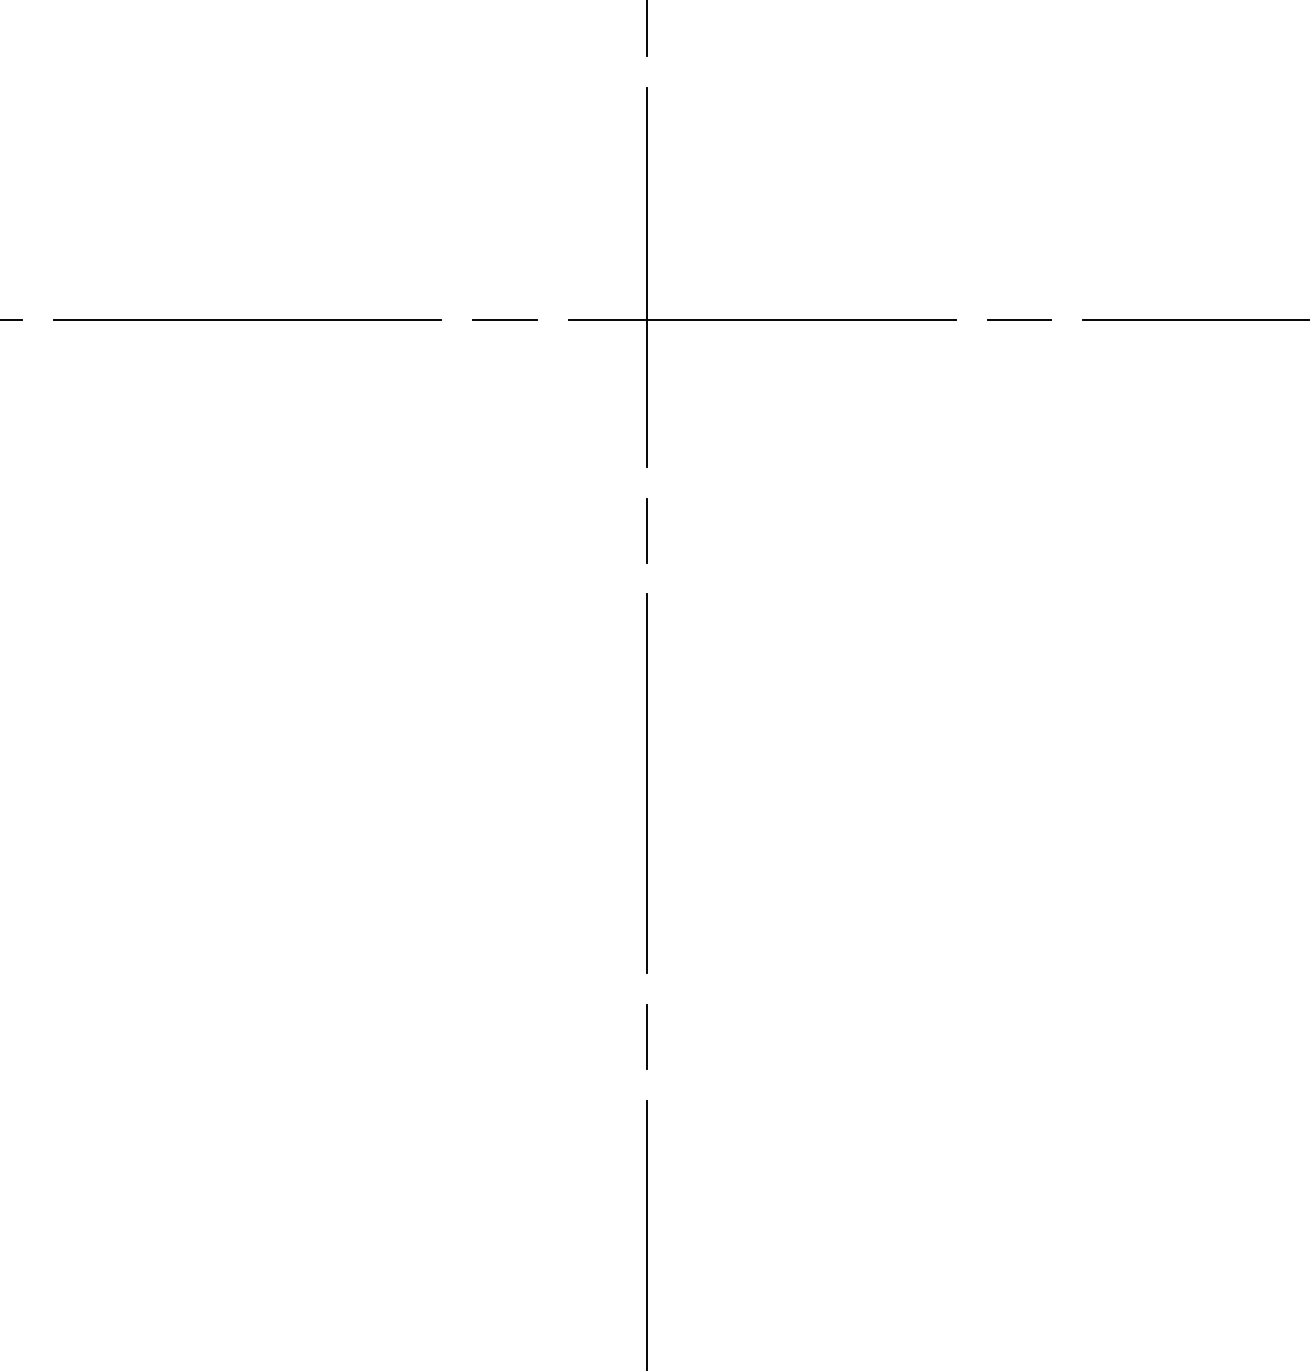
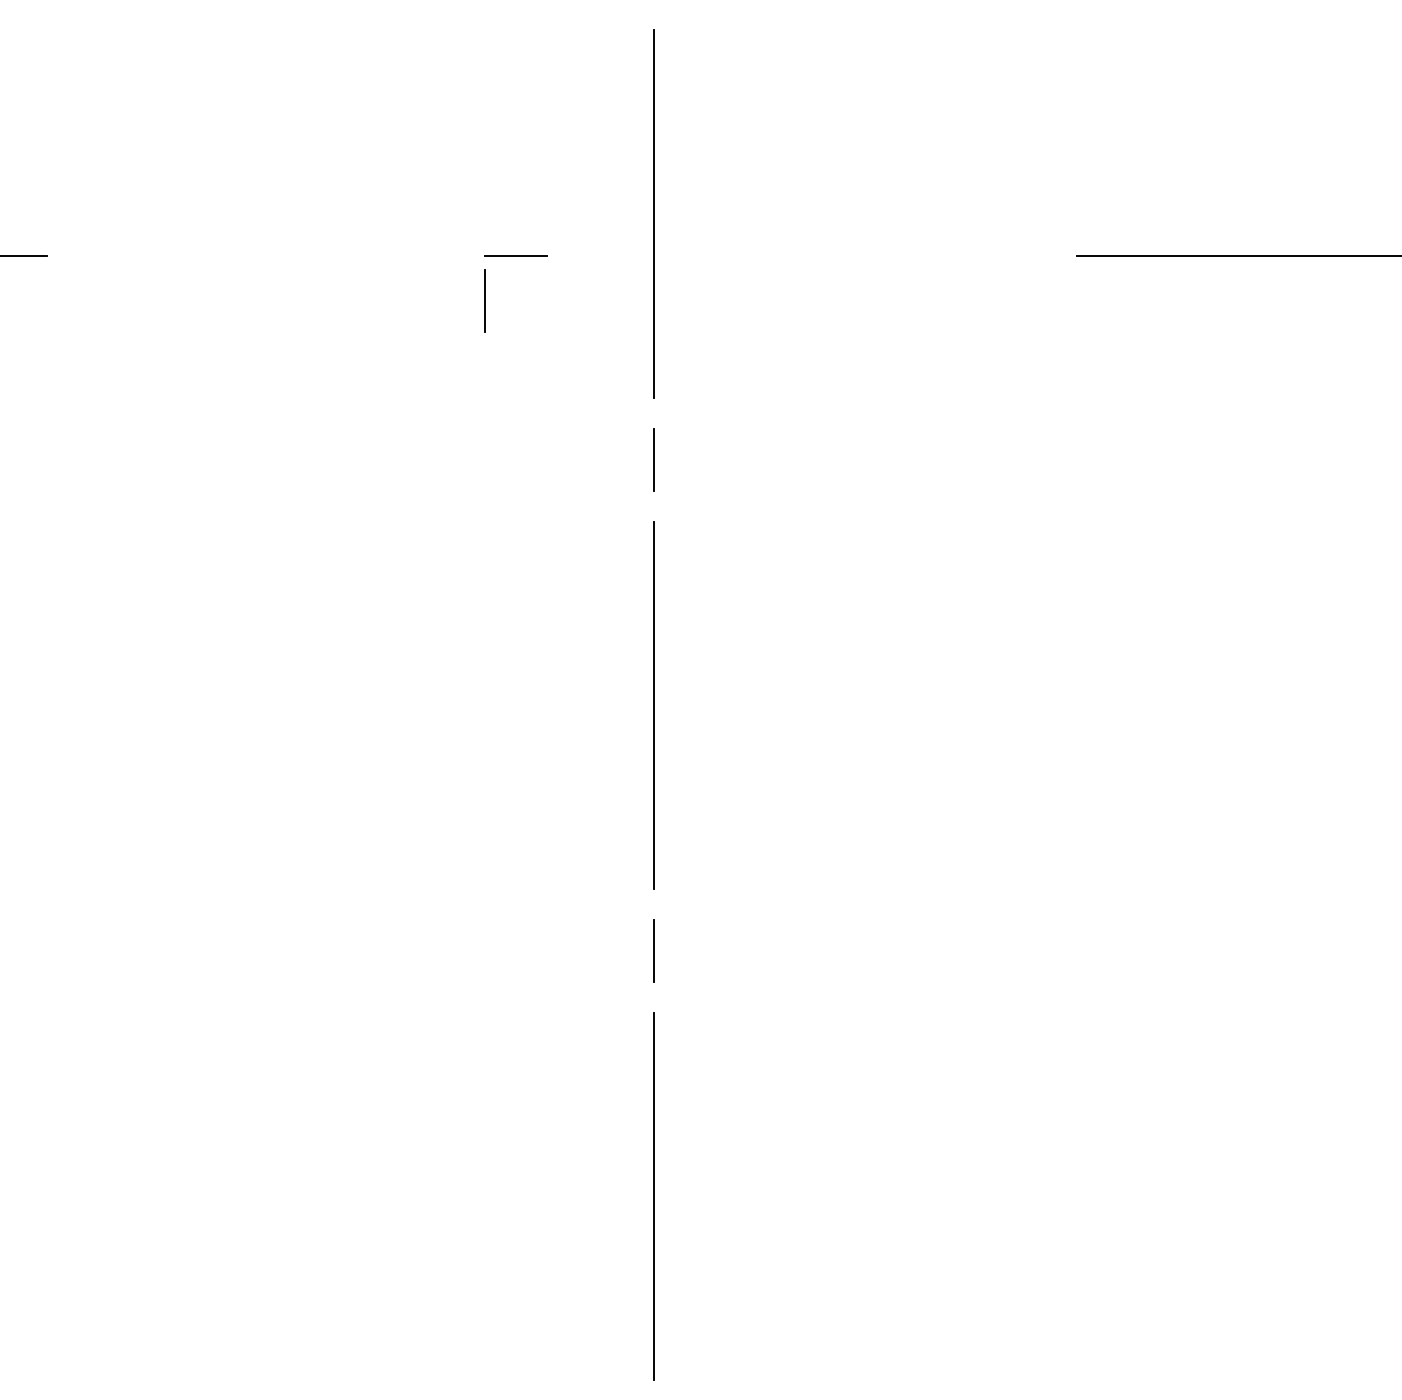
line: (247, 320) -> (265, 255), removed
line: (761, 320) -> (764, 255), removed
line: (1019, 320) -> (1014, 255), removed
line: (472, 366) -> (484, 300), added

